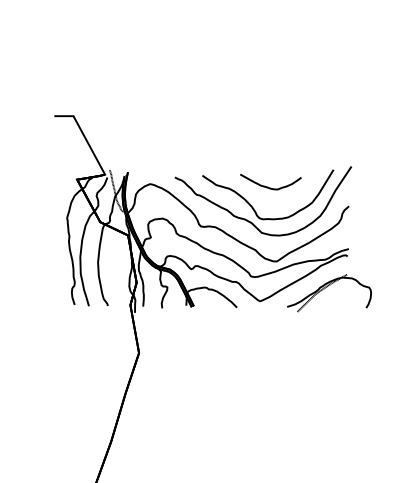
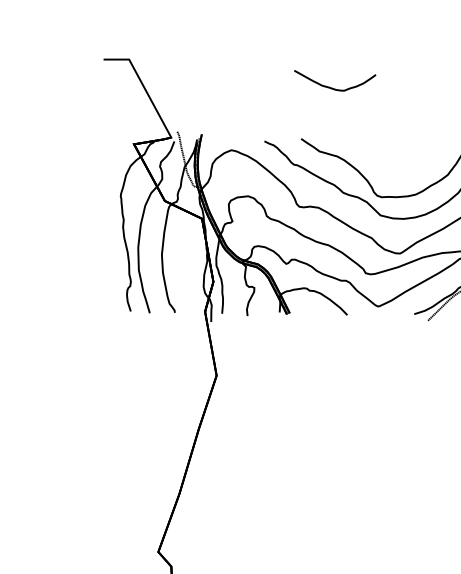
curve: (268, 186) -> (331, 86), moved

